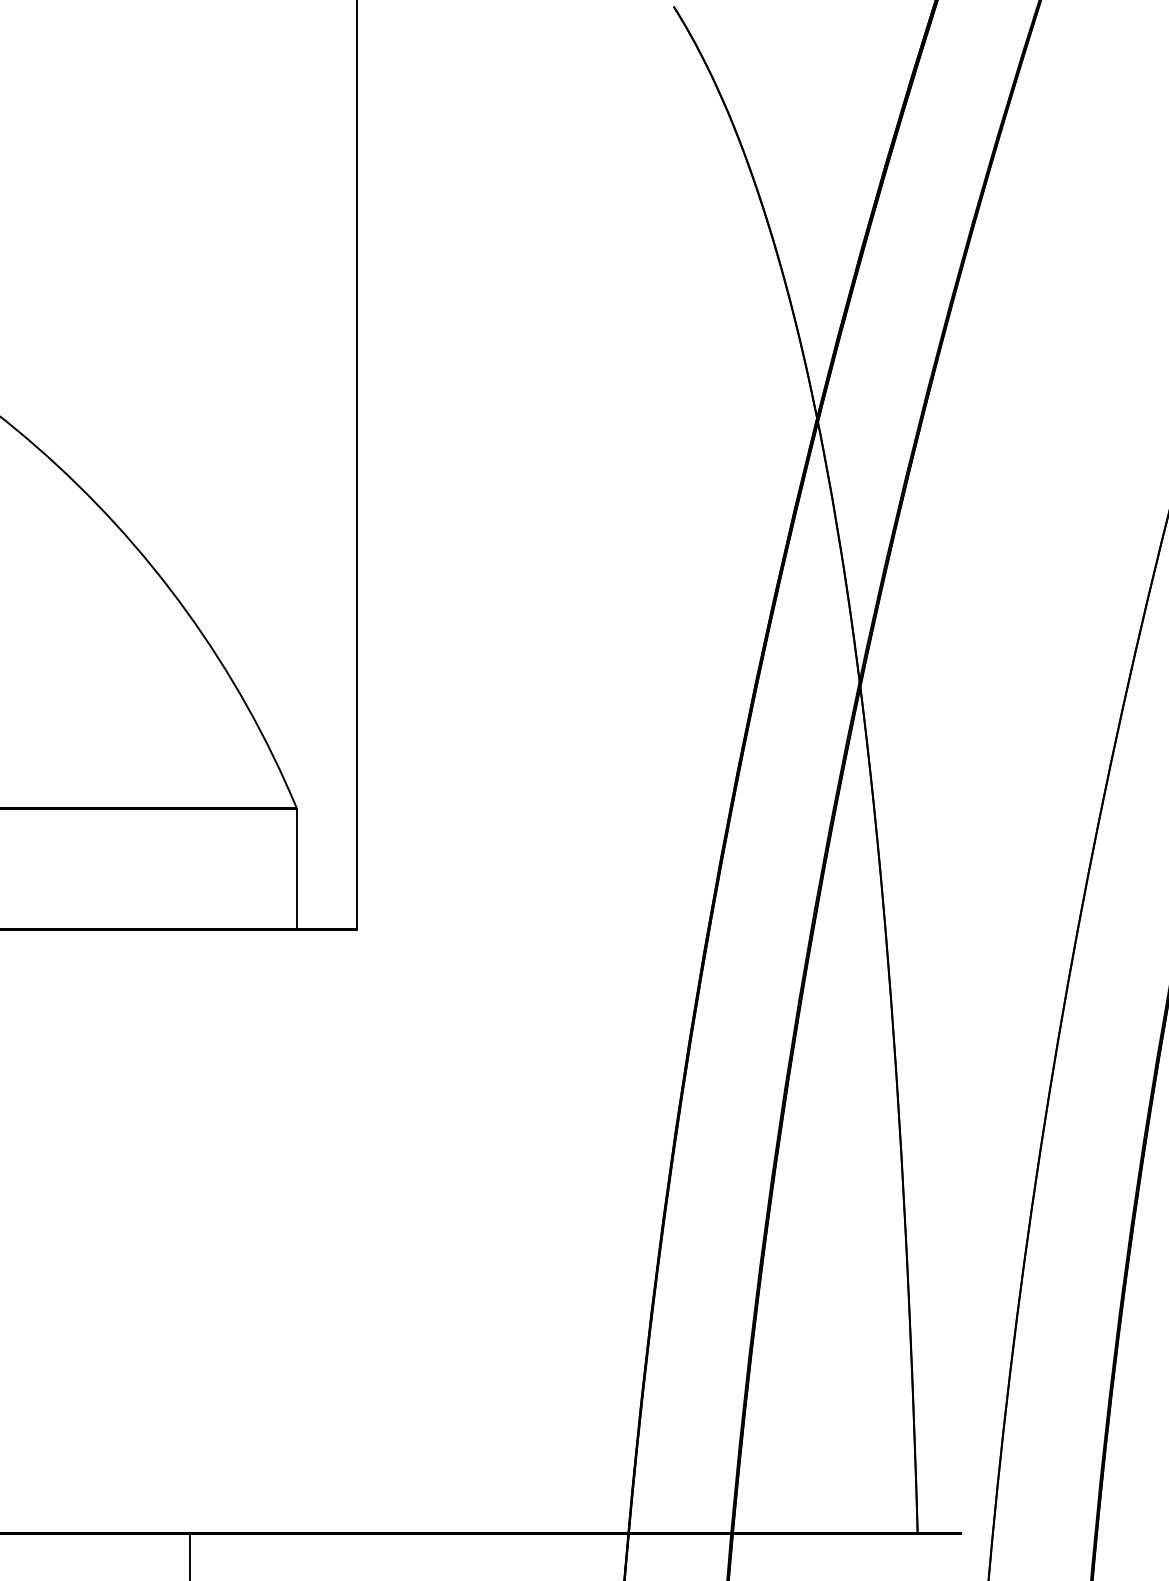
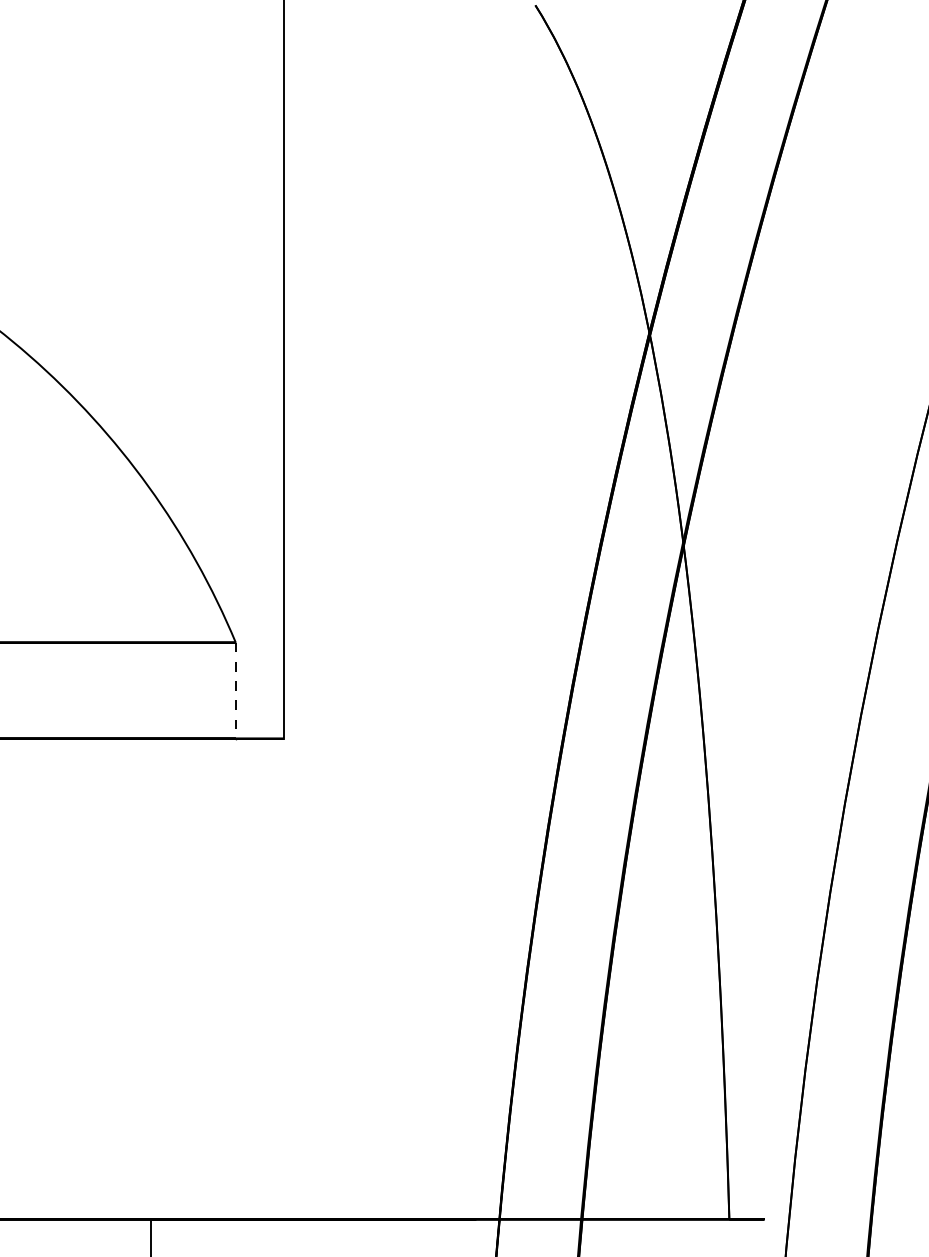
line: (296, 869) -> (235, 691), solid -> dashed

